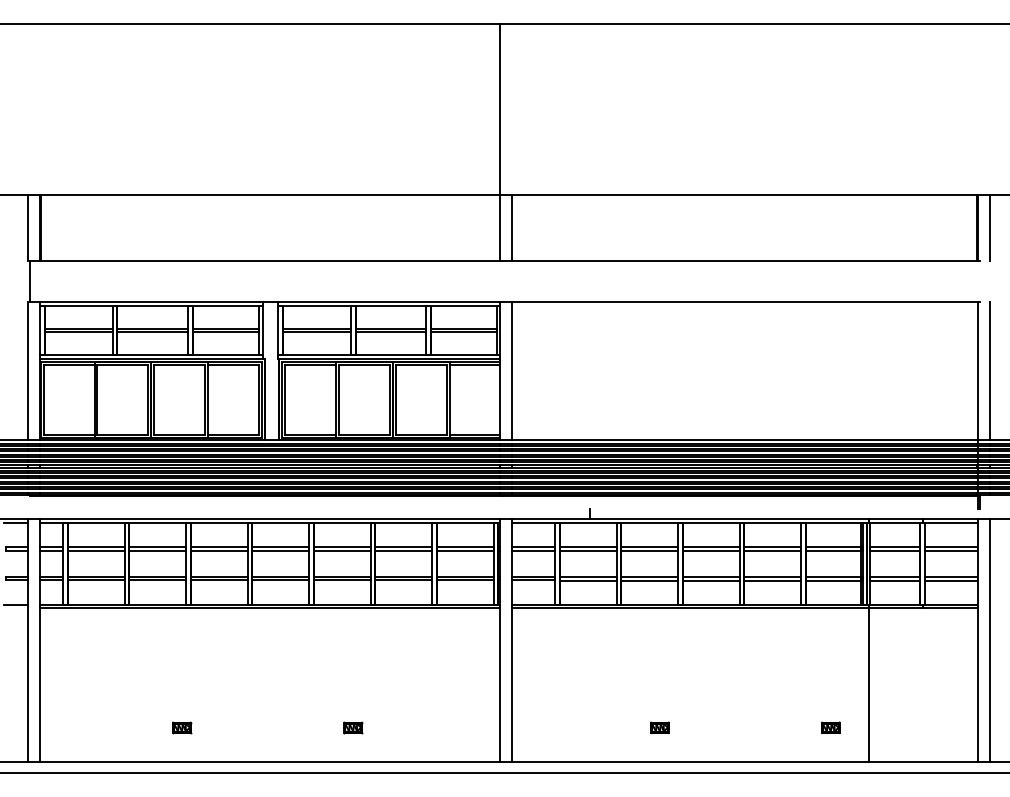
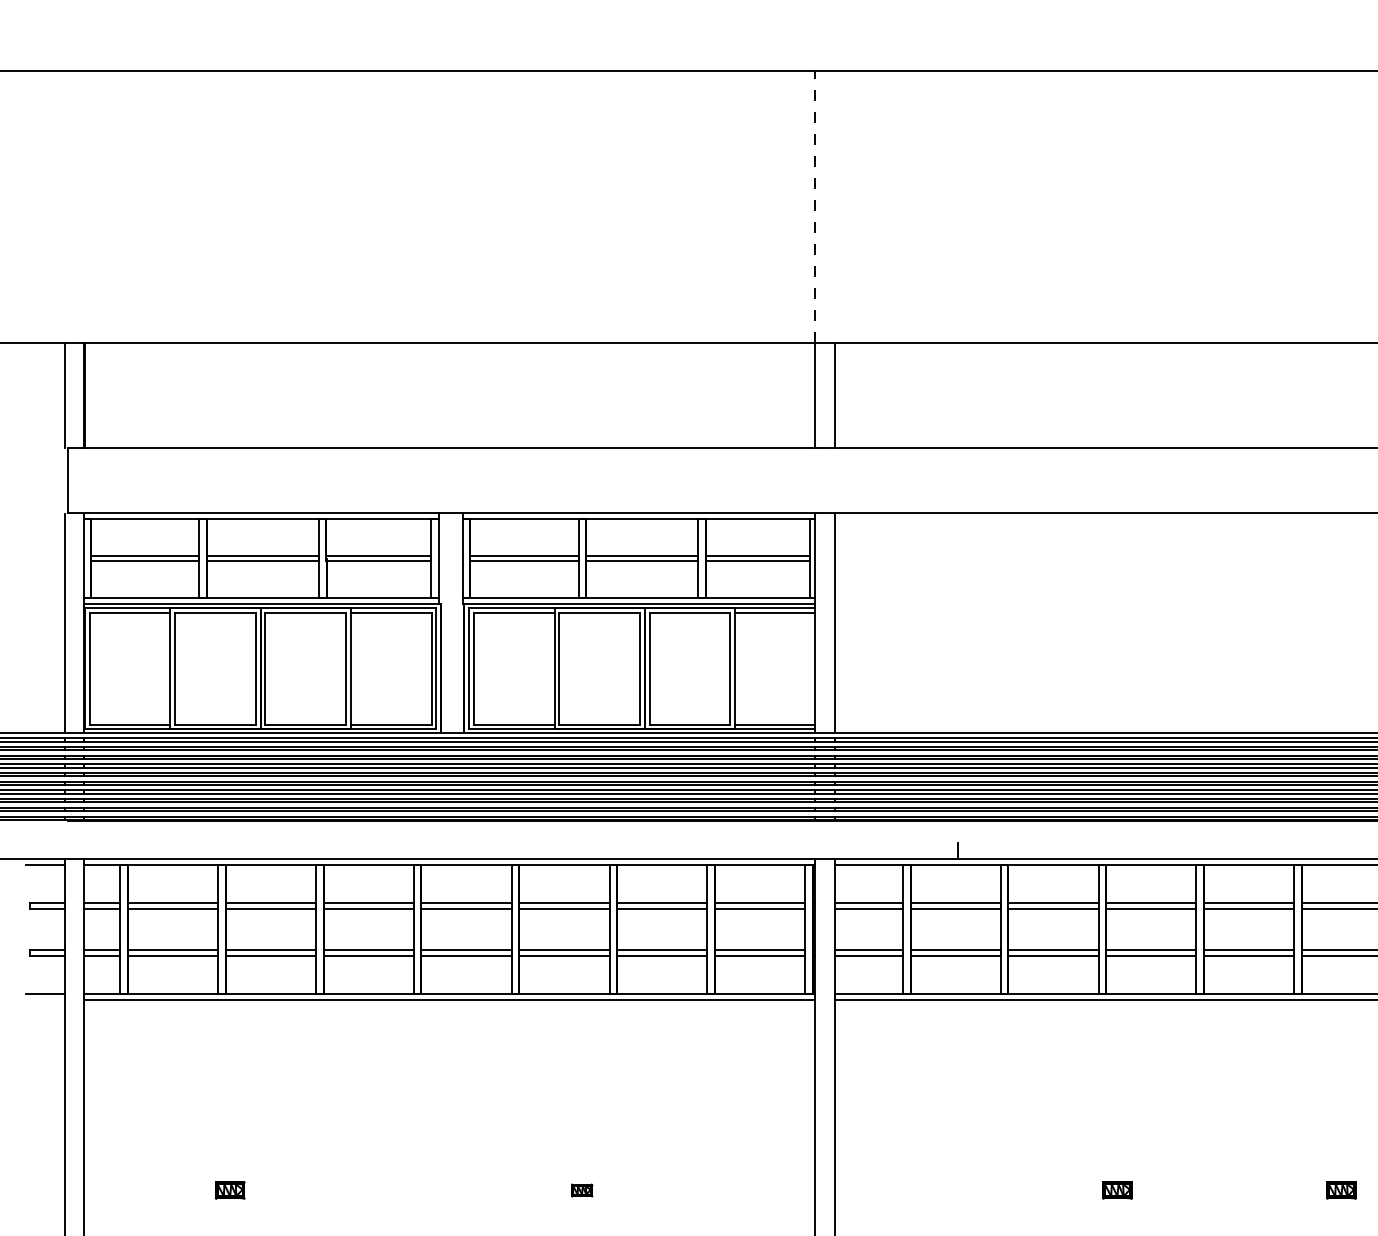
line: (500, 108) -> (816, 205), solid -> dashed
part: (182, 727) -> (230, 1189), moved
part: (353, 727) -> (582, 1189), size x0.7
part: (659, 727) -> (1116, 1189), moved

